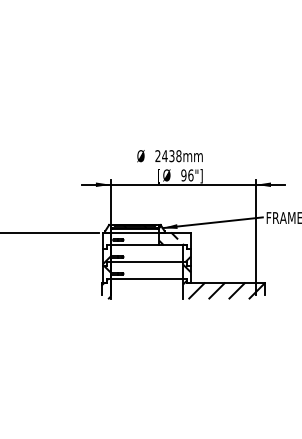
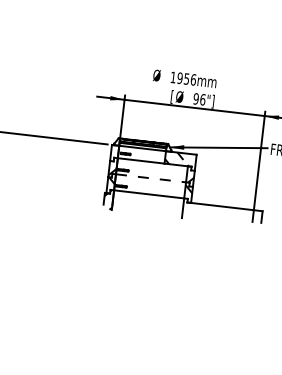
text: (168, 156) -> (183, 79), 2438mm -> 1956mm
line: (147, 262) -> (151, 178), solid -> dashed
hatch: (224, 289) -> (222, 213), removed

